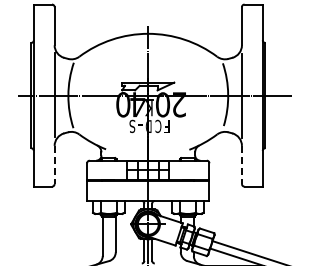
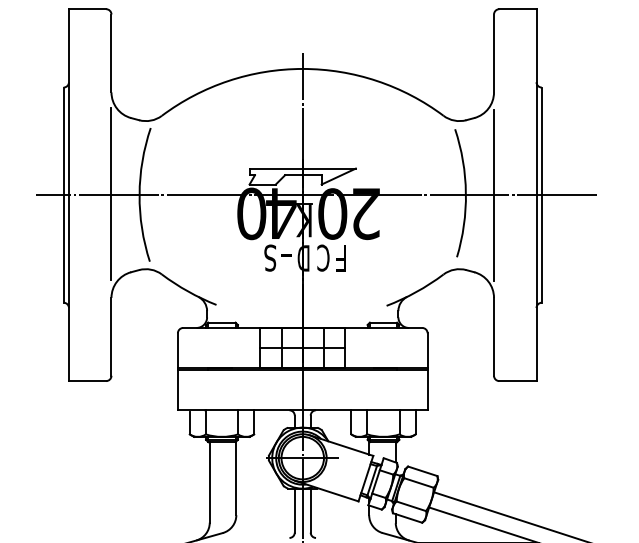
line: (54, 165) -> (111, 337), dashed -> solid
line: (241, 165) -> (493, 337), dashed -> solid

